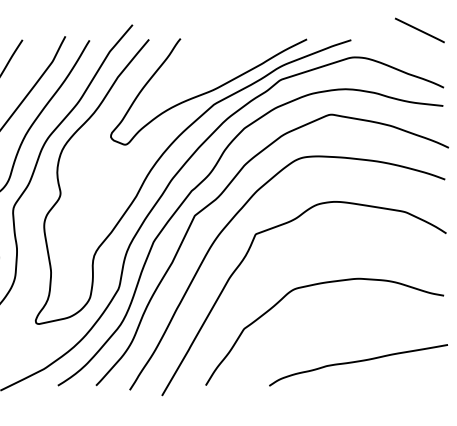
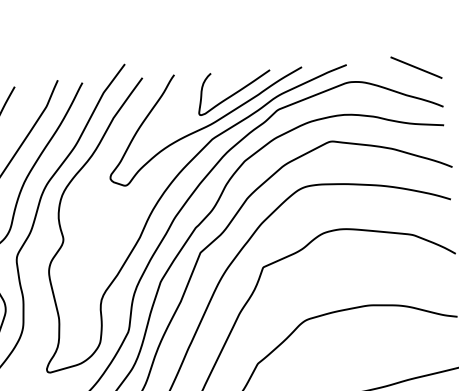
line: (419, 30) -> (416, 67), moved
curve: (239, 59) -> (235, 91), added

